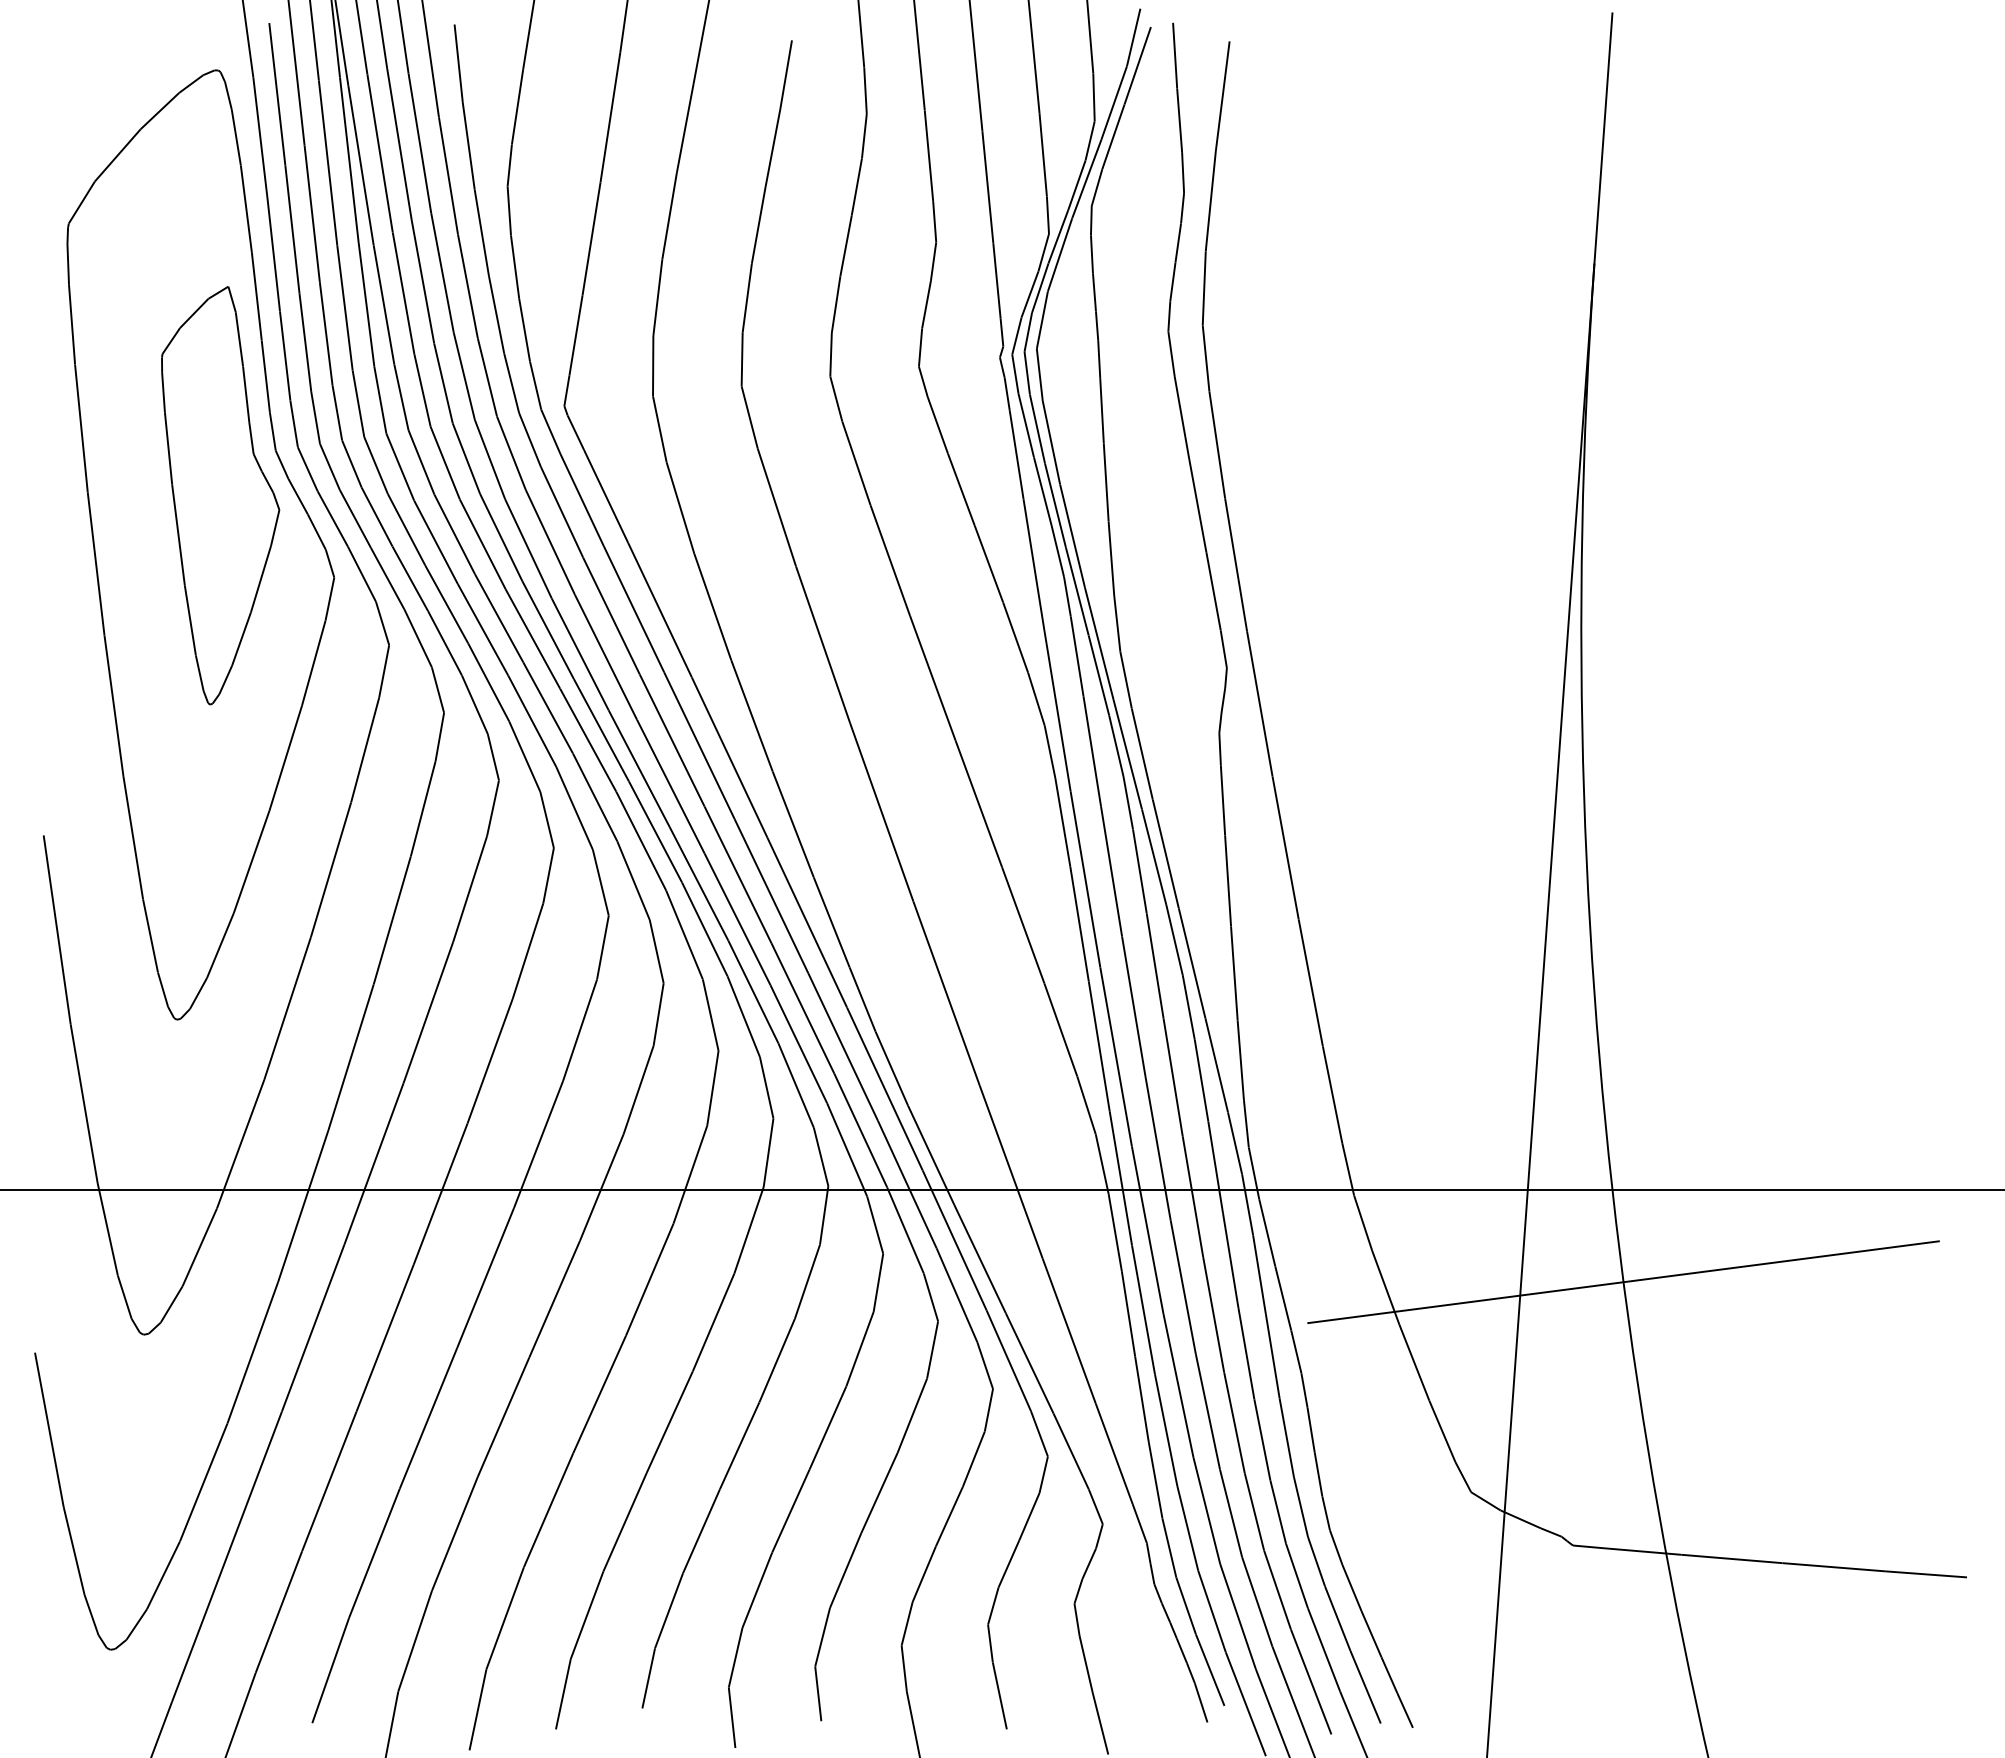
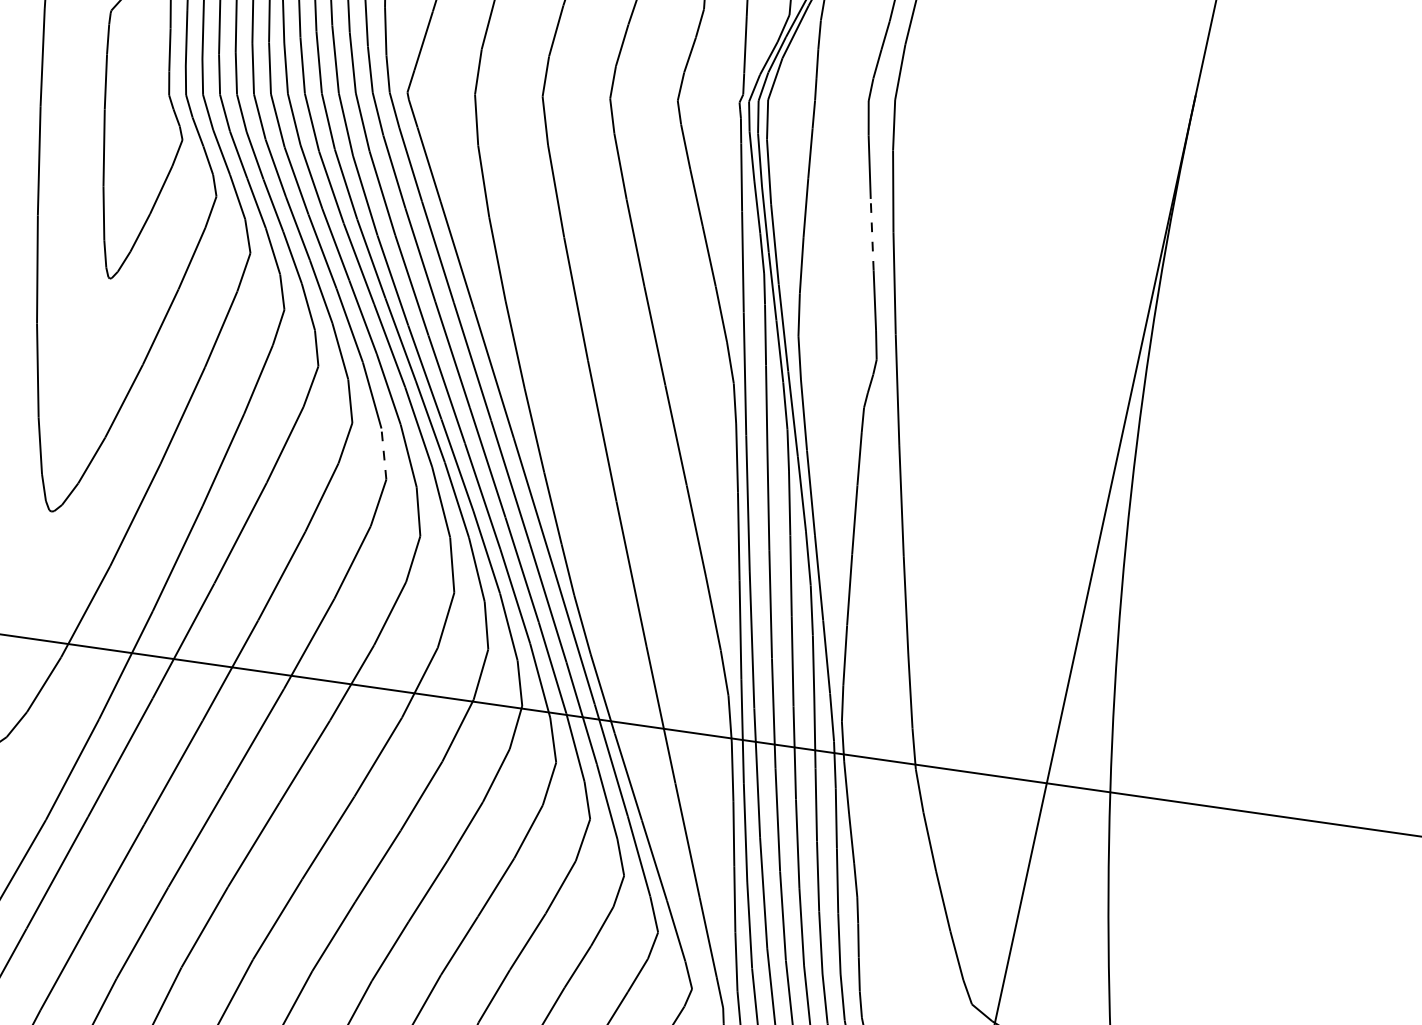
line: (1197, 505) -> (871, 234), solid -> dashed
line: (600, 882) -> (383, 453), solid -> dashed
line: (1623, 1282) -> (1108, 863), removed

